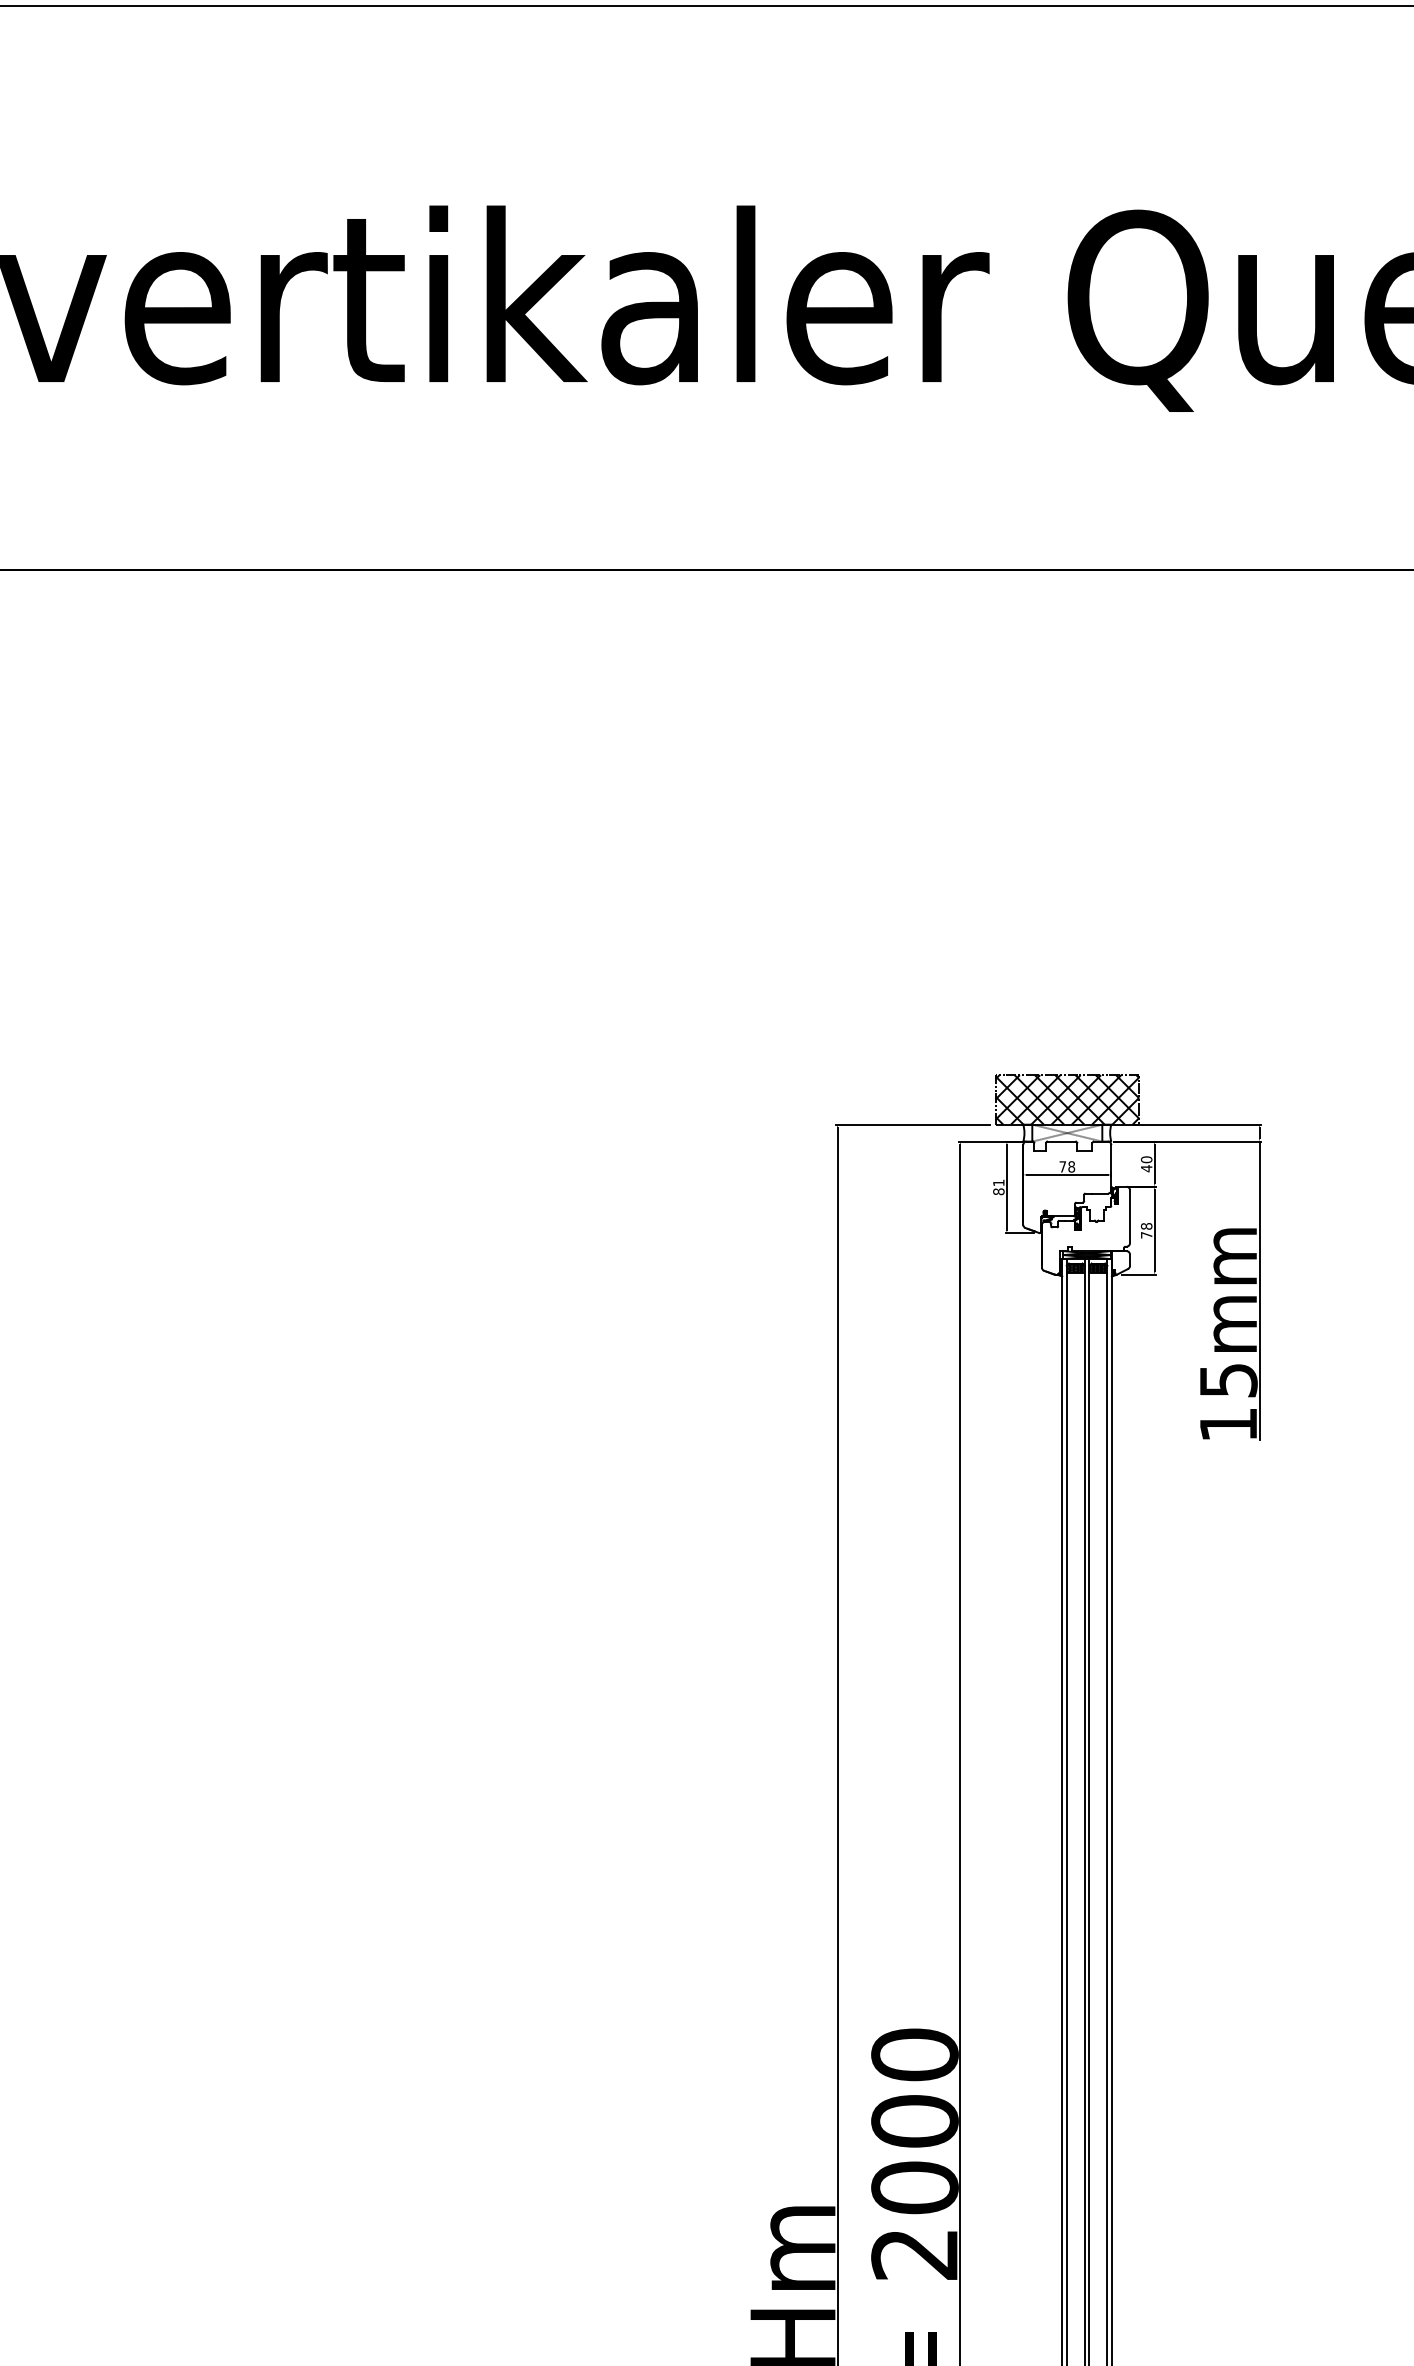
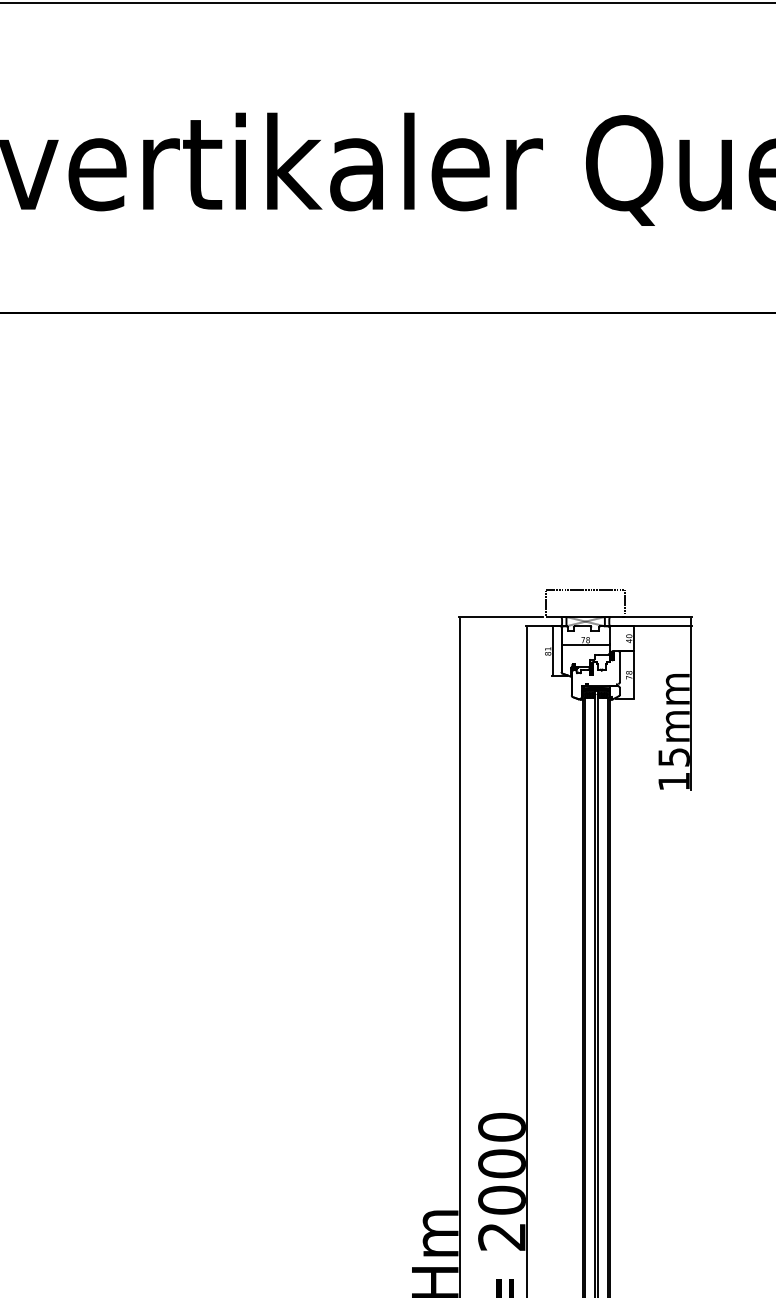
hatch: (1066, 1100) -> (585, 603), removed

